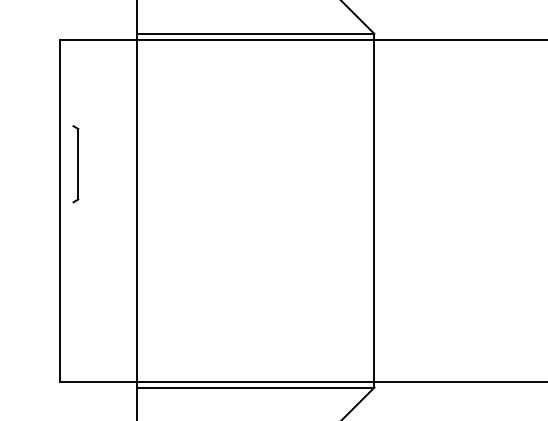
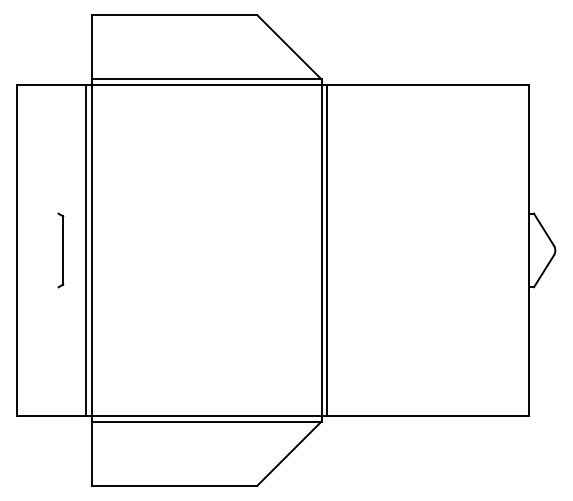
part: (75, 164) -> (60, 250), moved
line: (131, 210) -> (86, 250), added
line: (380, 210) -> (327, 250), added

